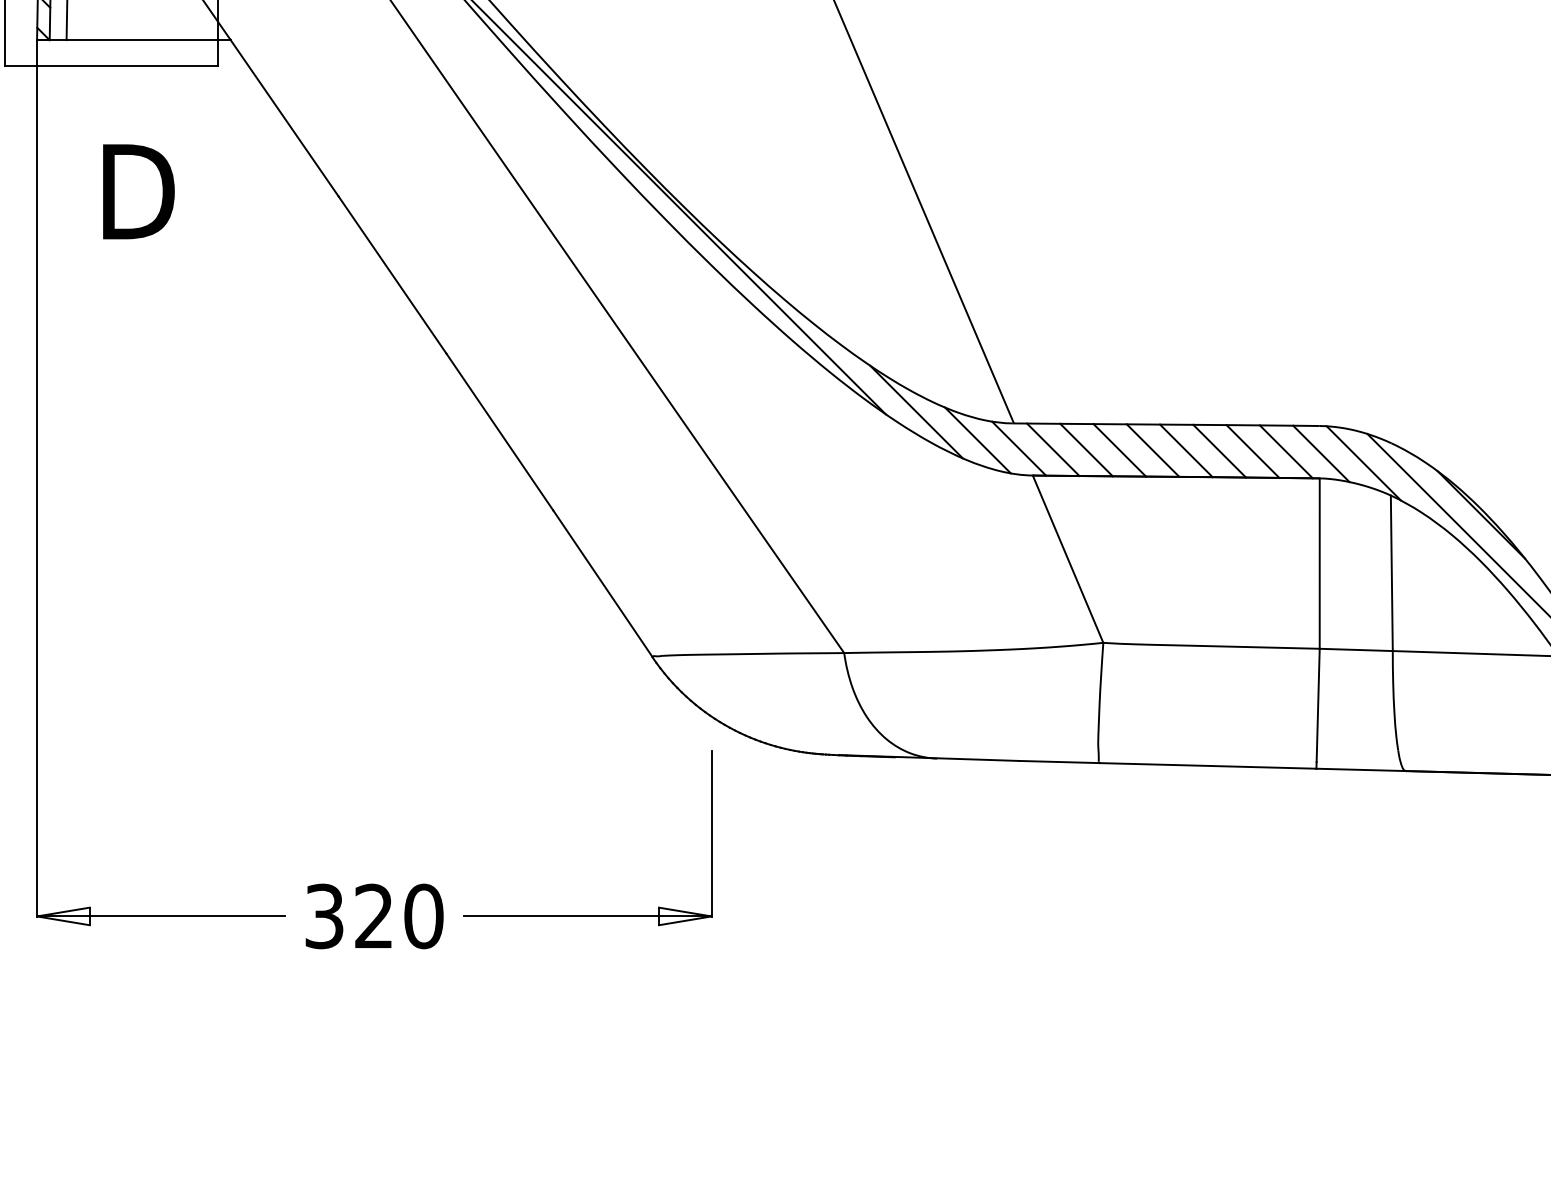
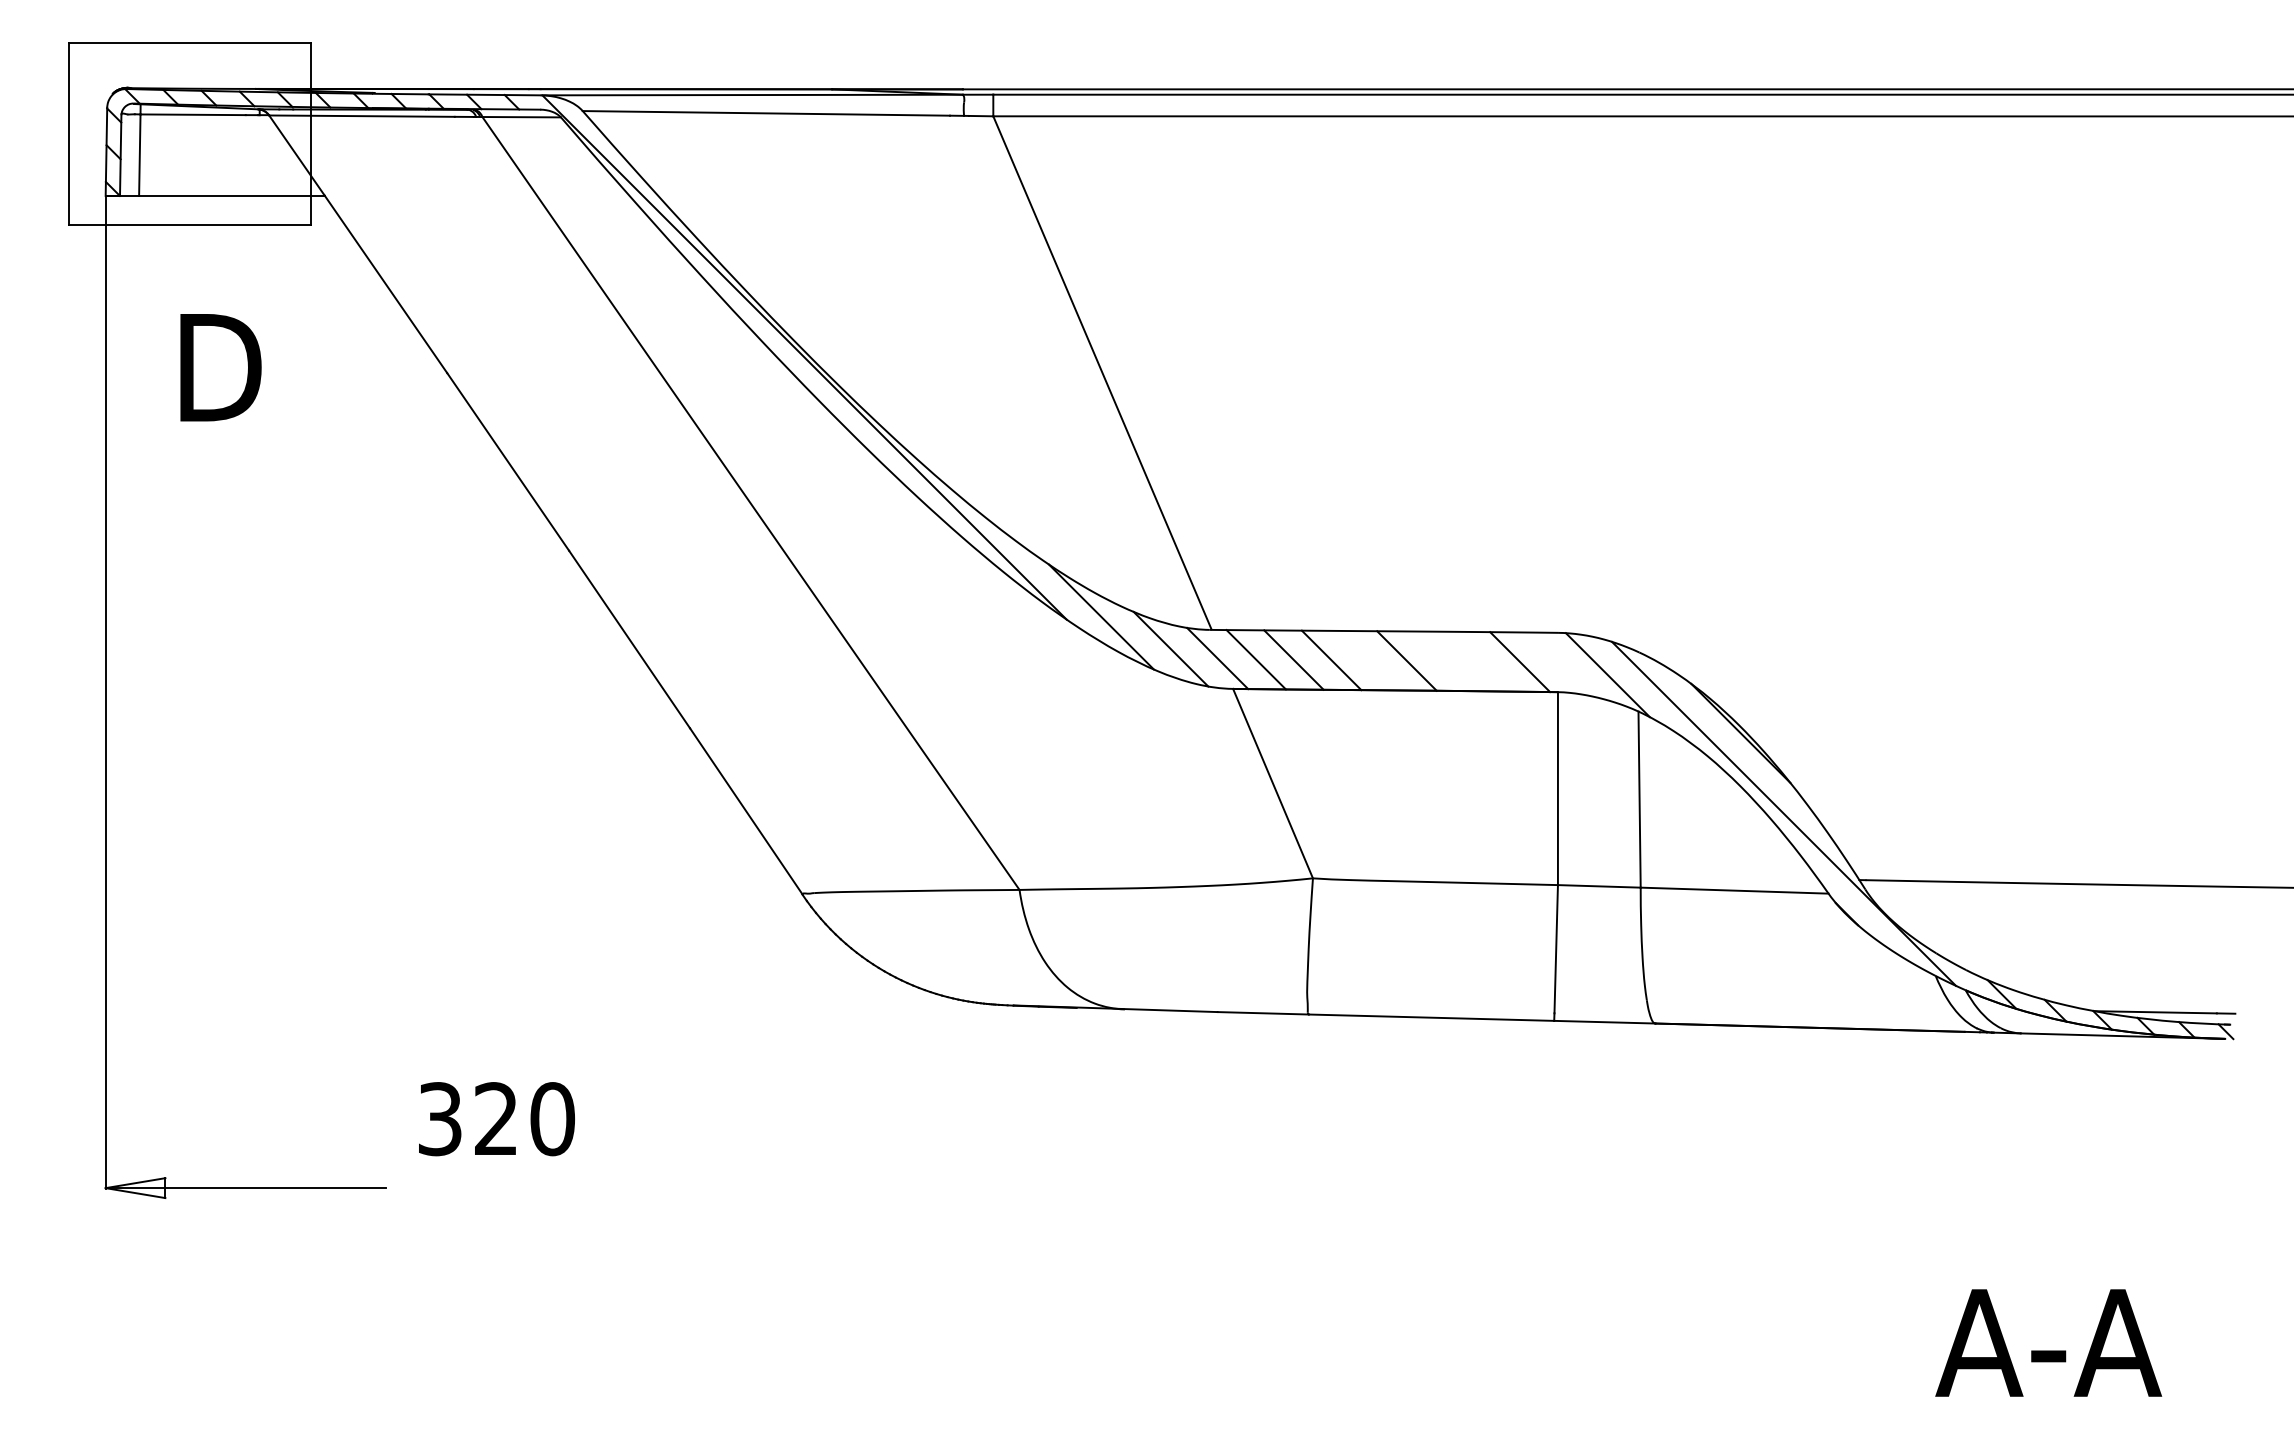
line: (1153, 450) -> (1369, 660), removed
line: (1219, 451) -> (1444, 661), removed
line: (1253, 451) -> (1482, 661), removed
line: (1321, 453) -> (1559, 664), removed
part: (588, 915) -> (729, 1187), removed
text: (374, 916) -> (496, 1119), moved

